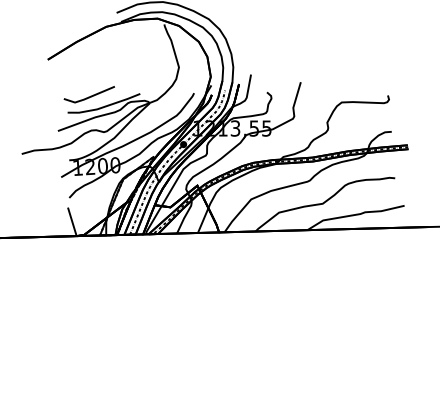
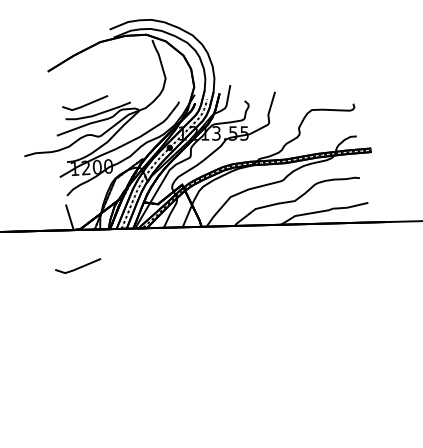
line: (83, 276) -> (79, 266), added

